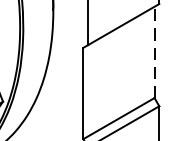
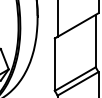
line: (154, 51) -> (95, 40), dashed -> solid

